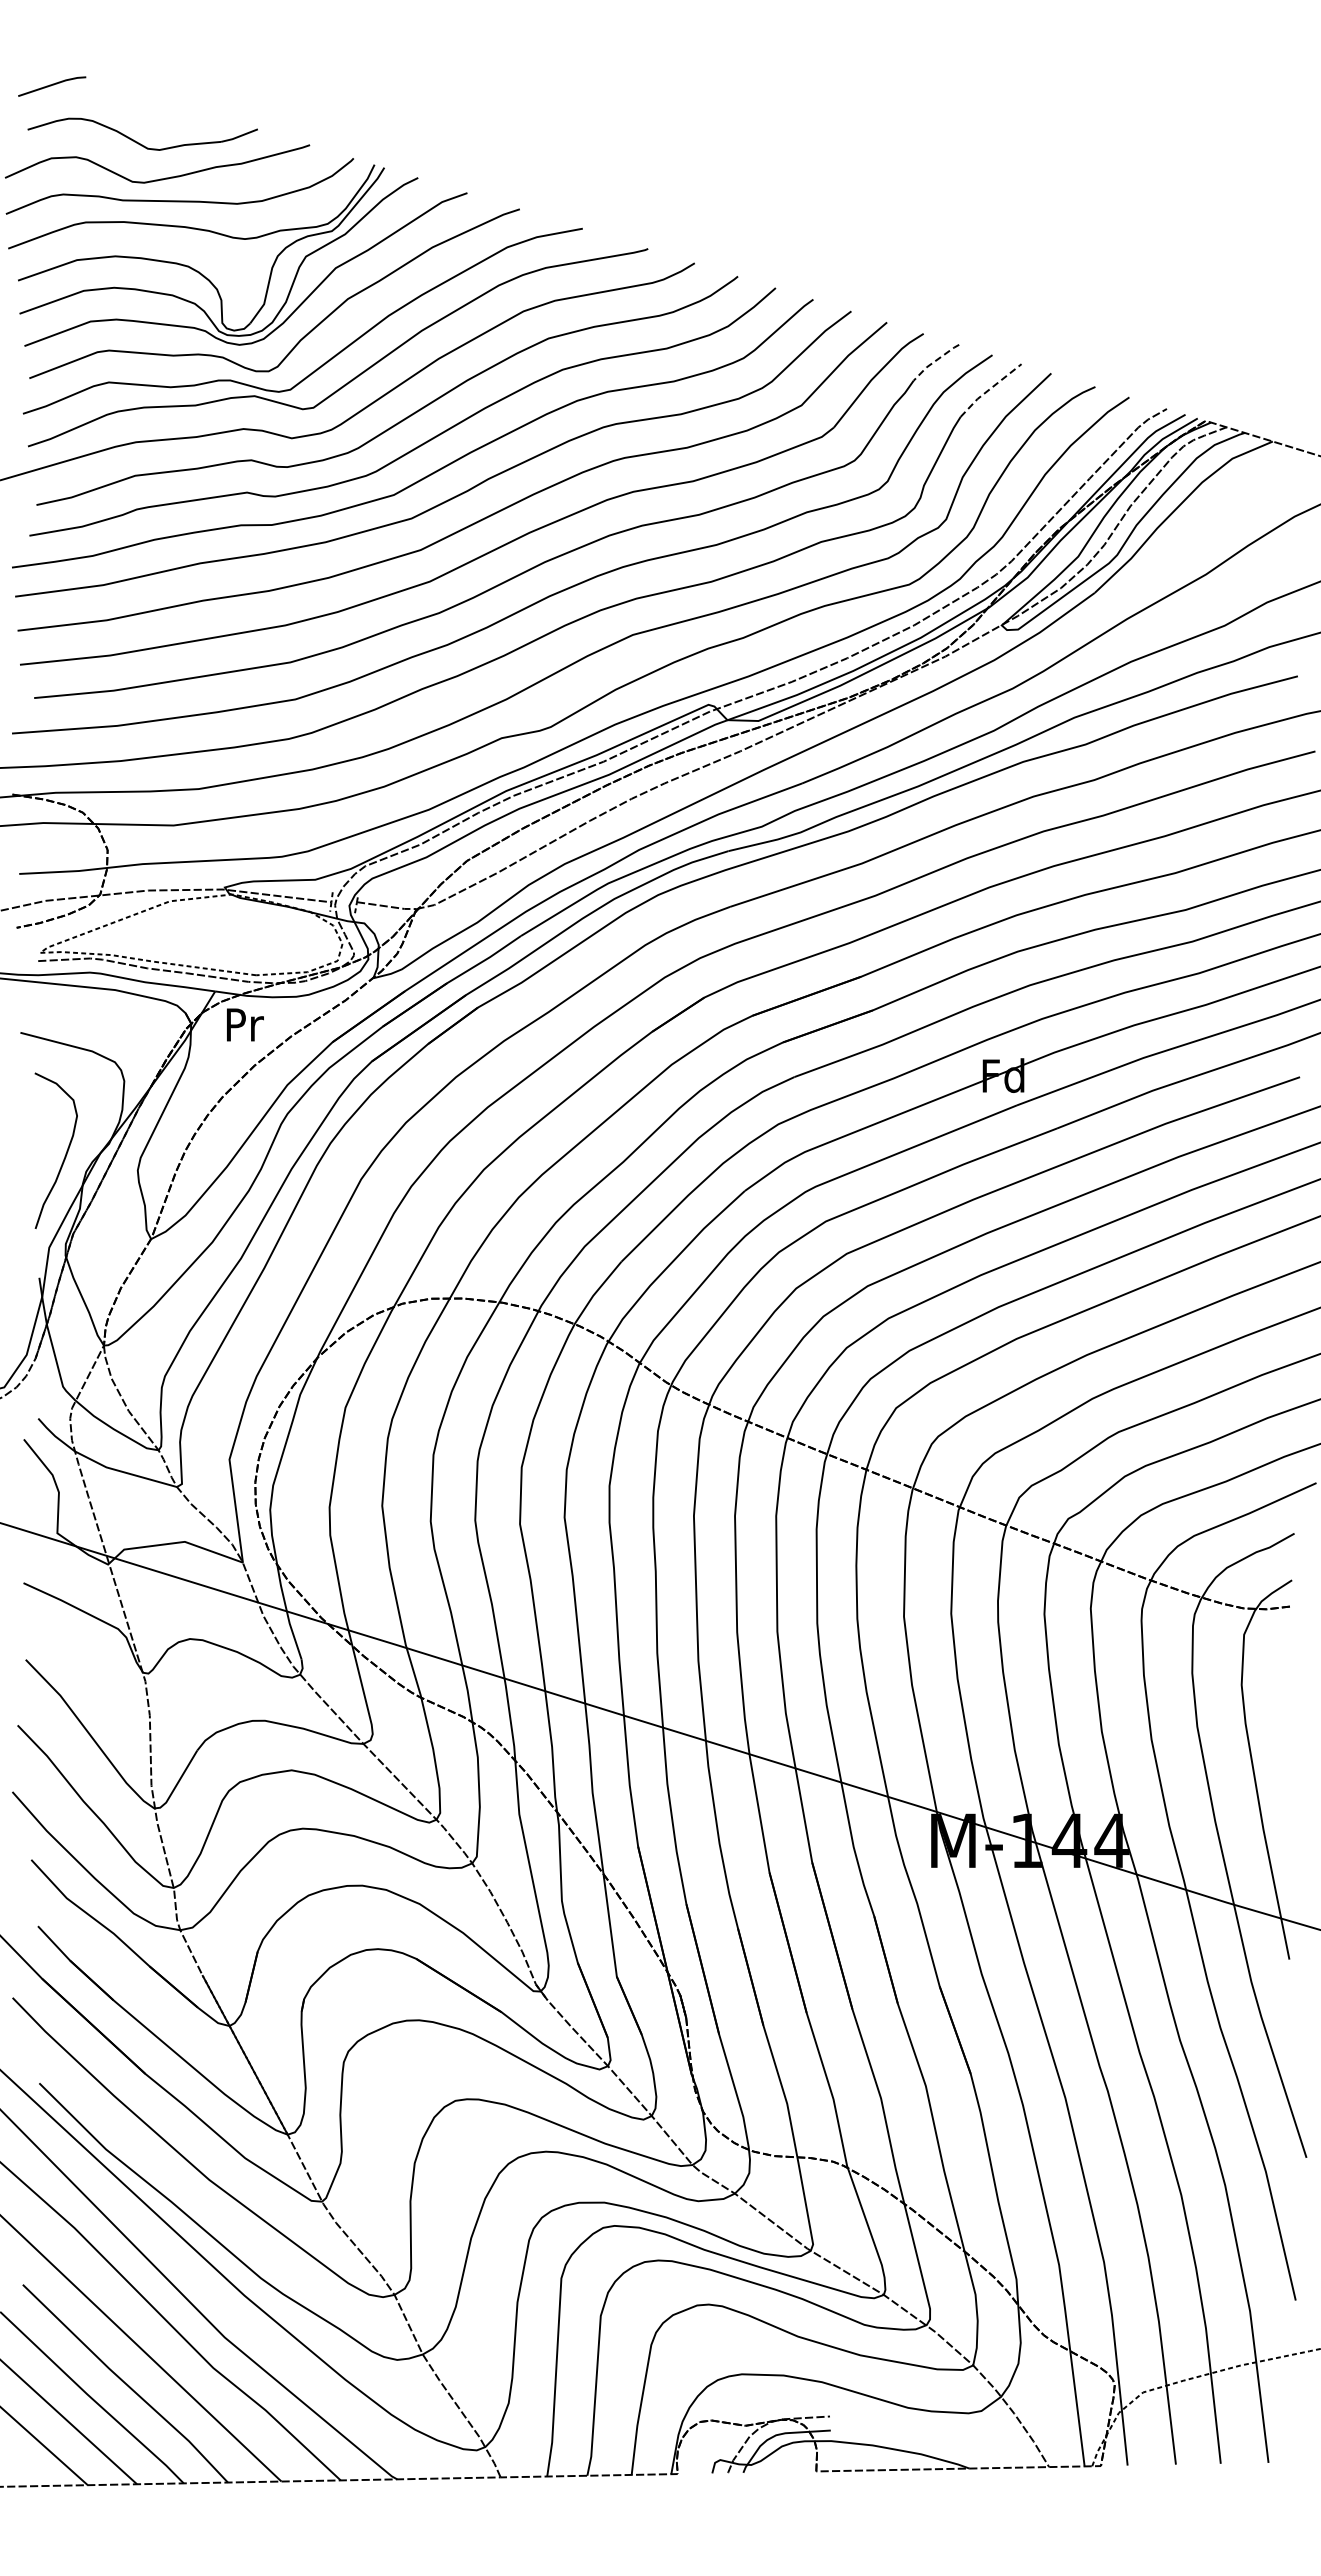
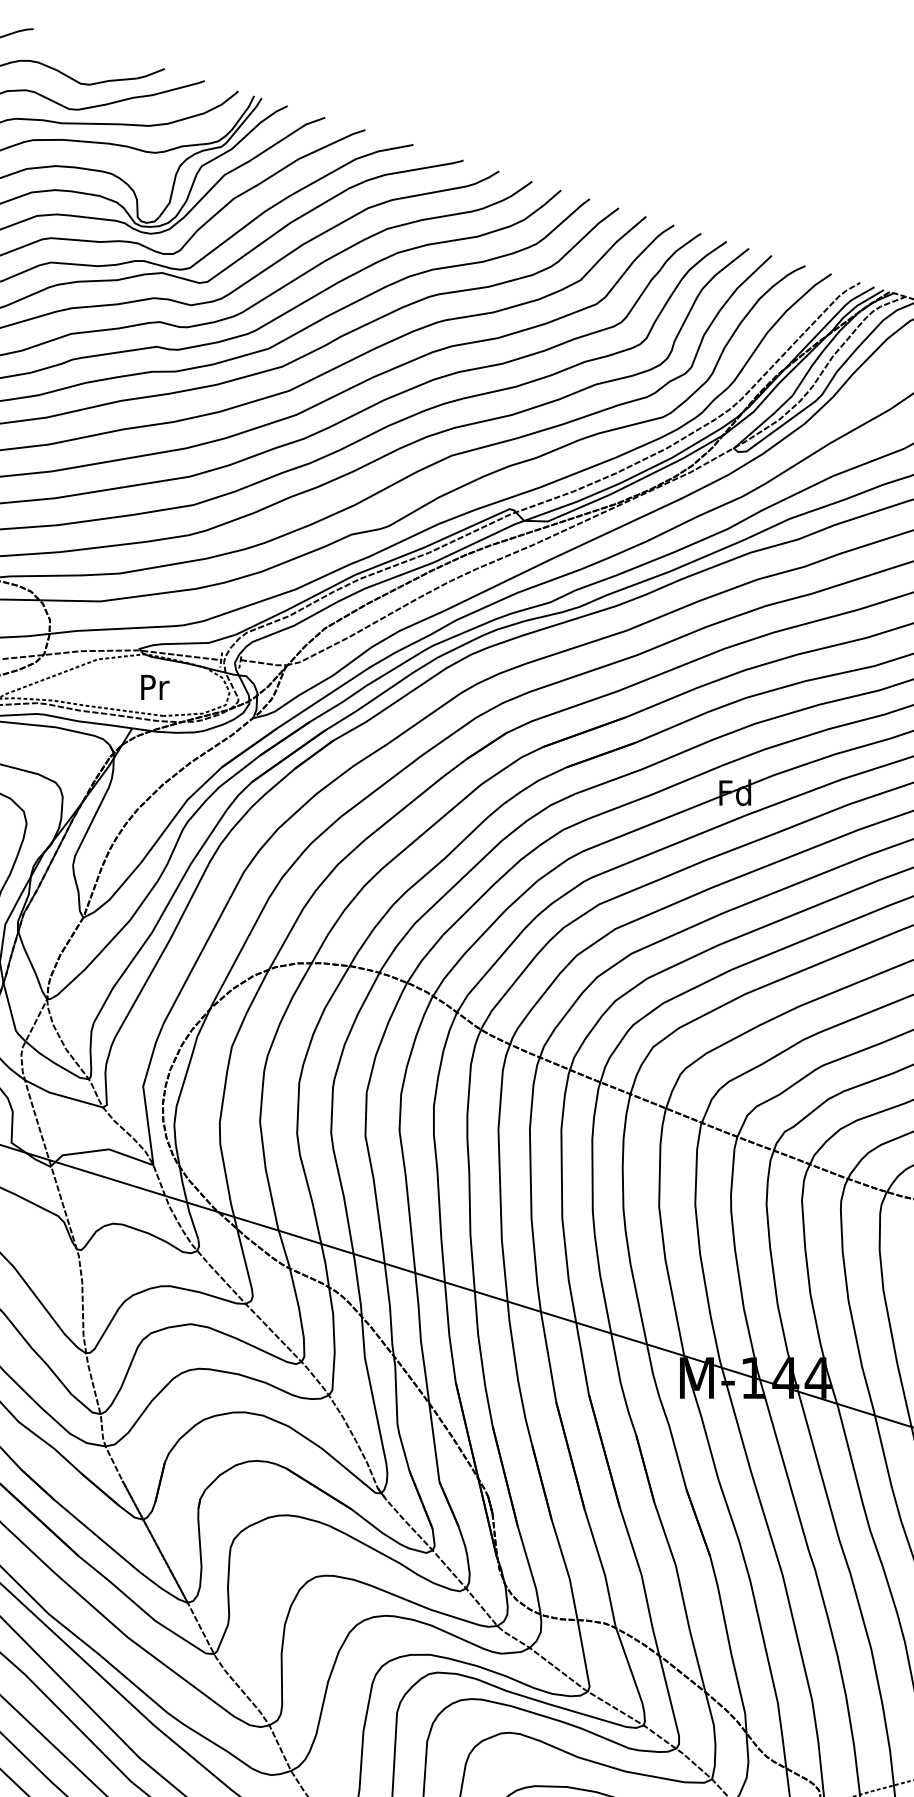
line: (934, 361) -> (682, 246), dashed -> solid
line: (989, 389) -> (724, 267), dashed -> solid
text: (245, 1024) -> (155, 687), moved

